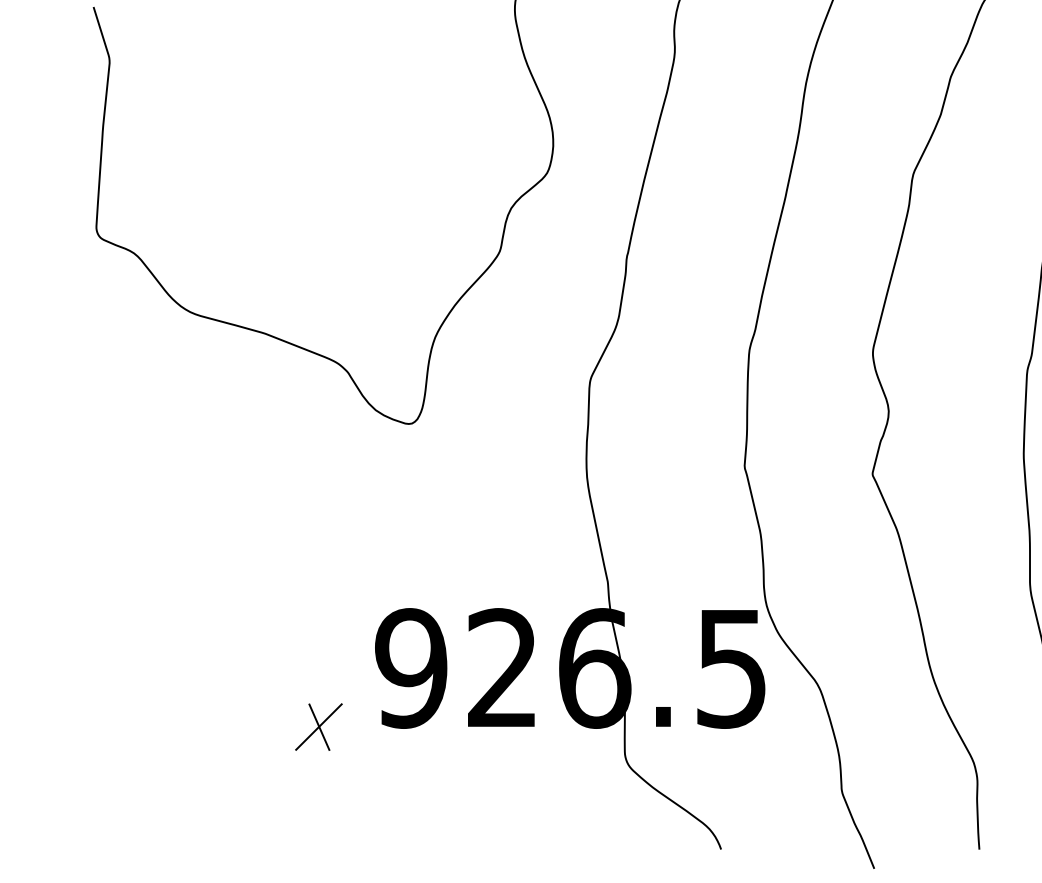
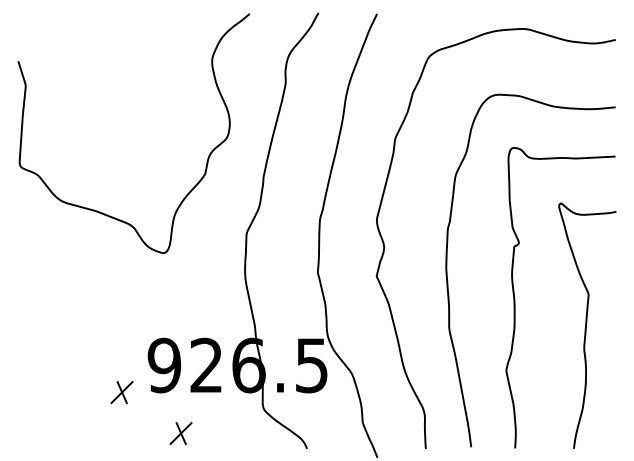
part: (446, 816) -> (180, 433), added

